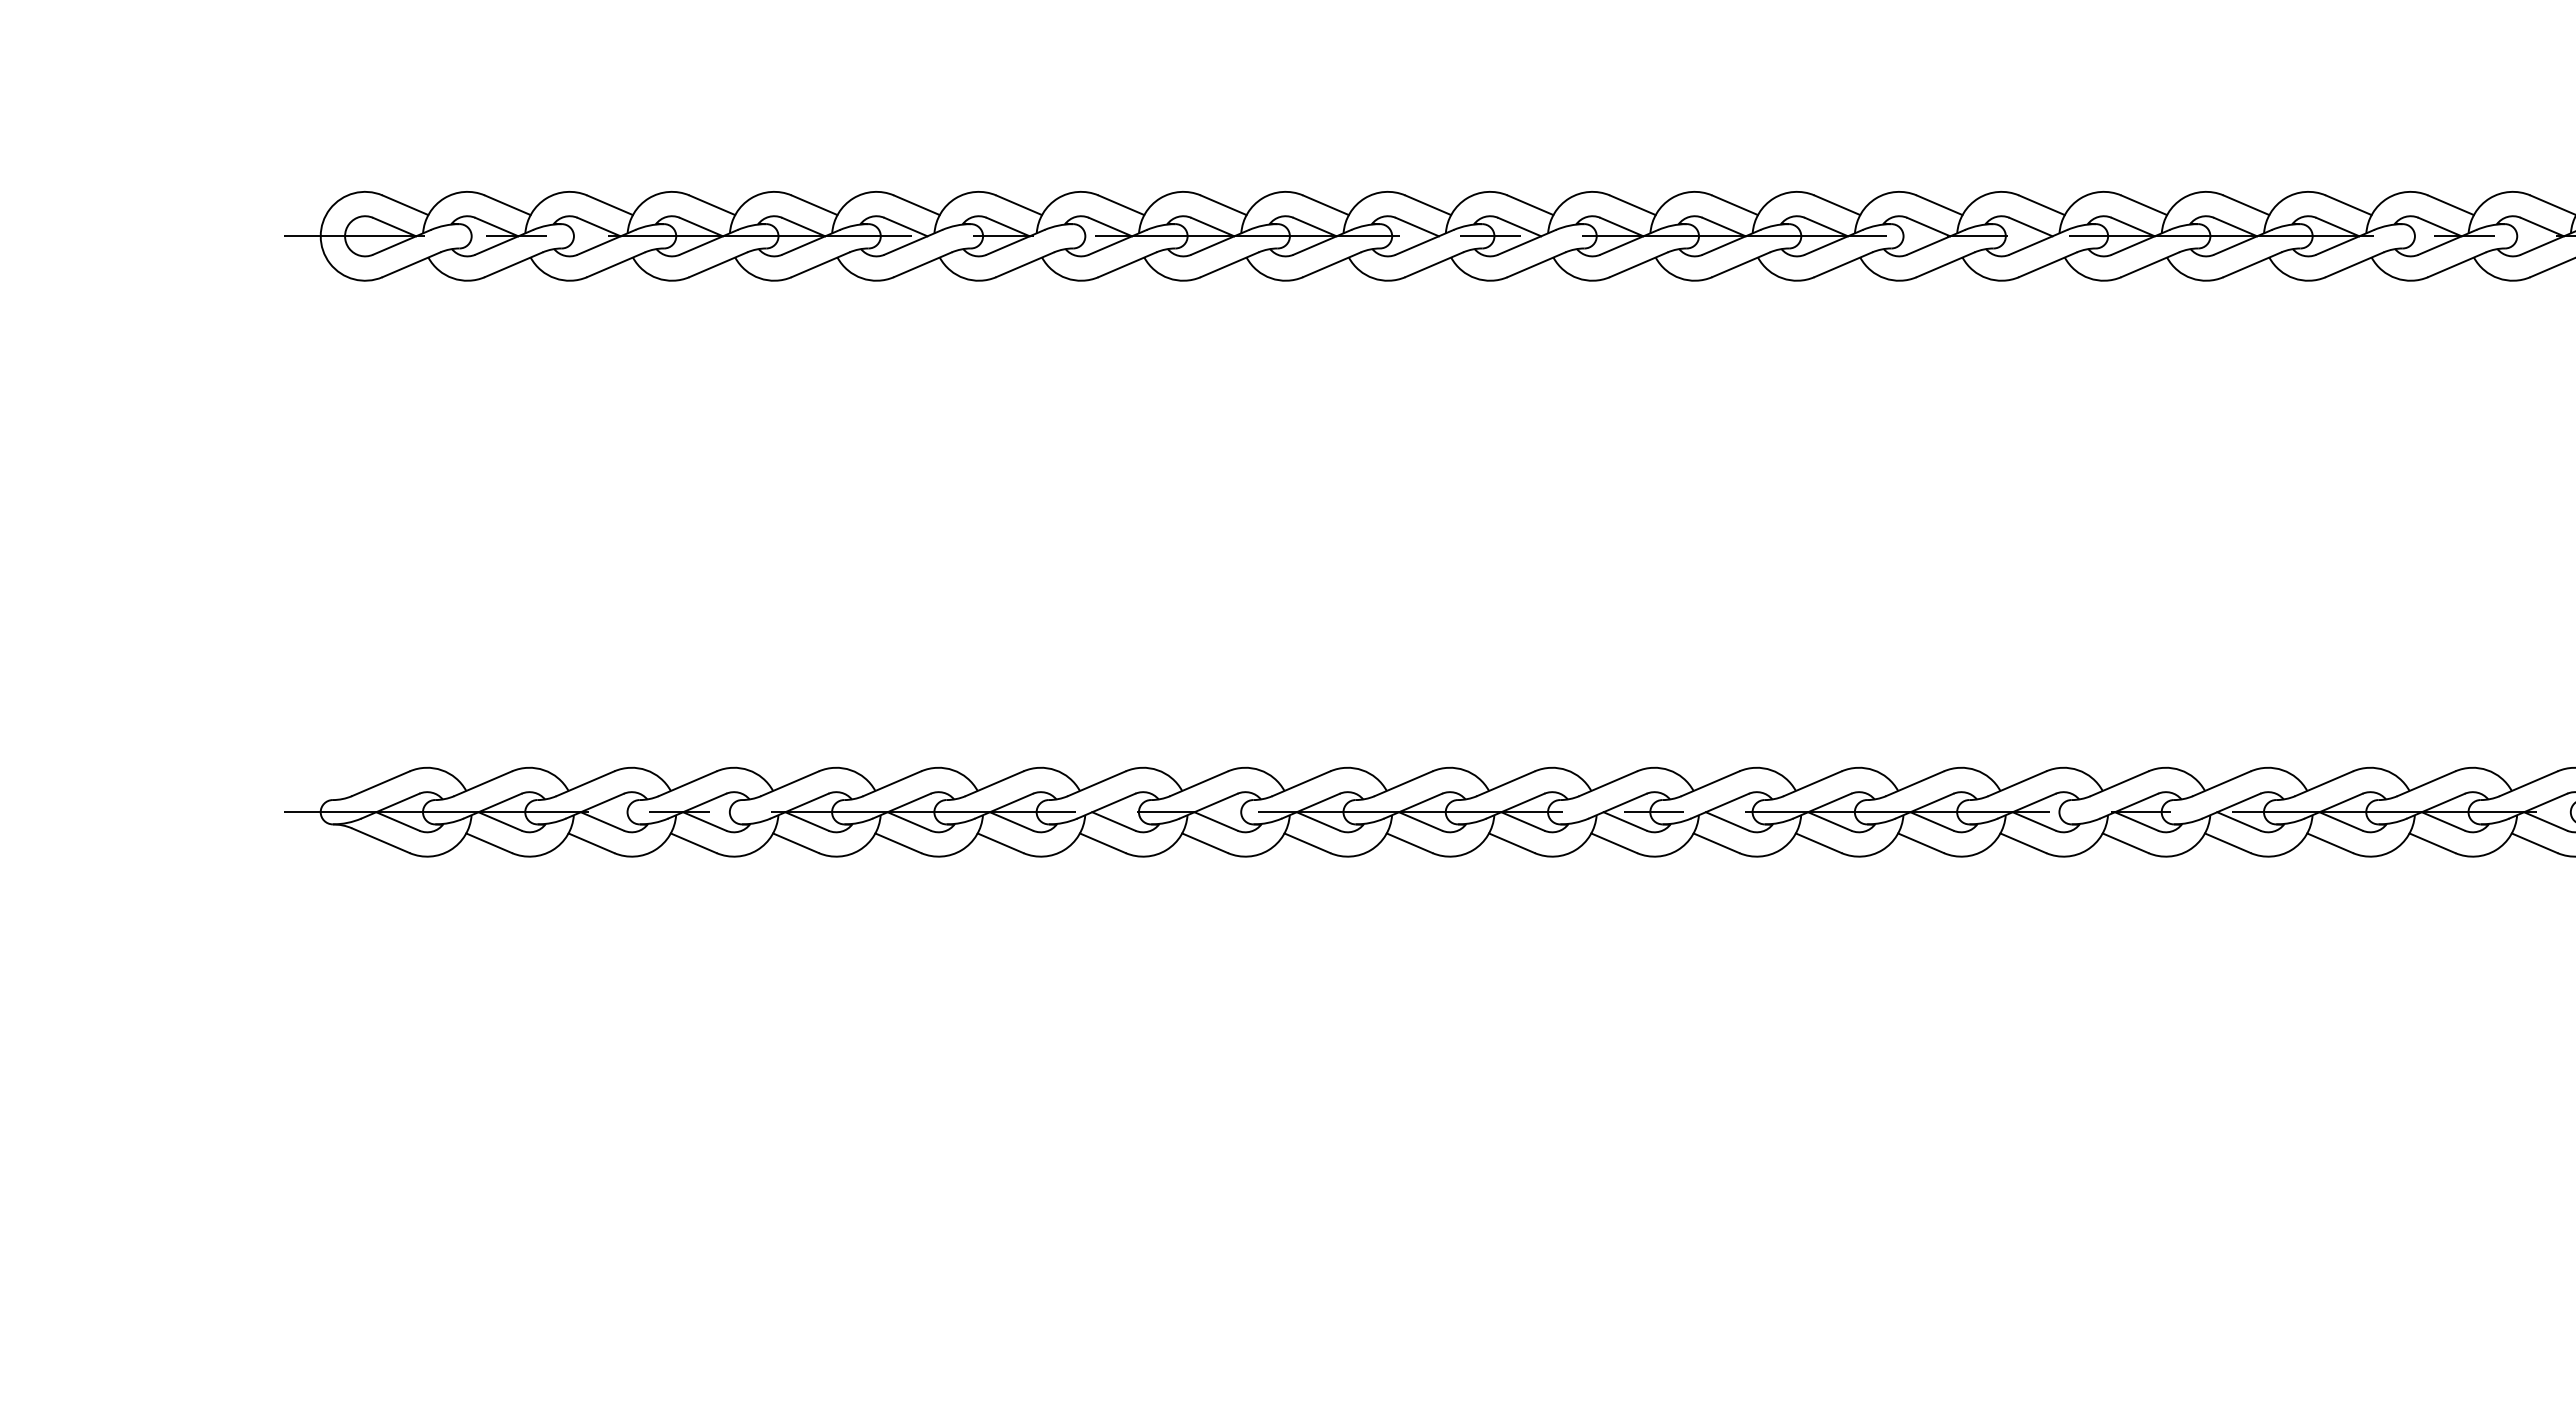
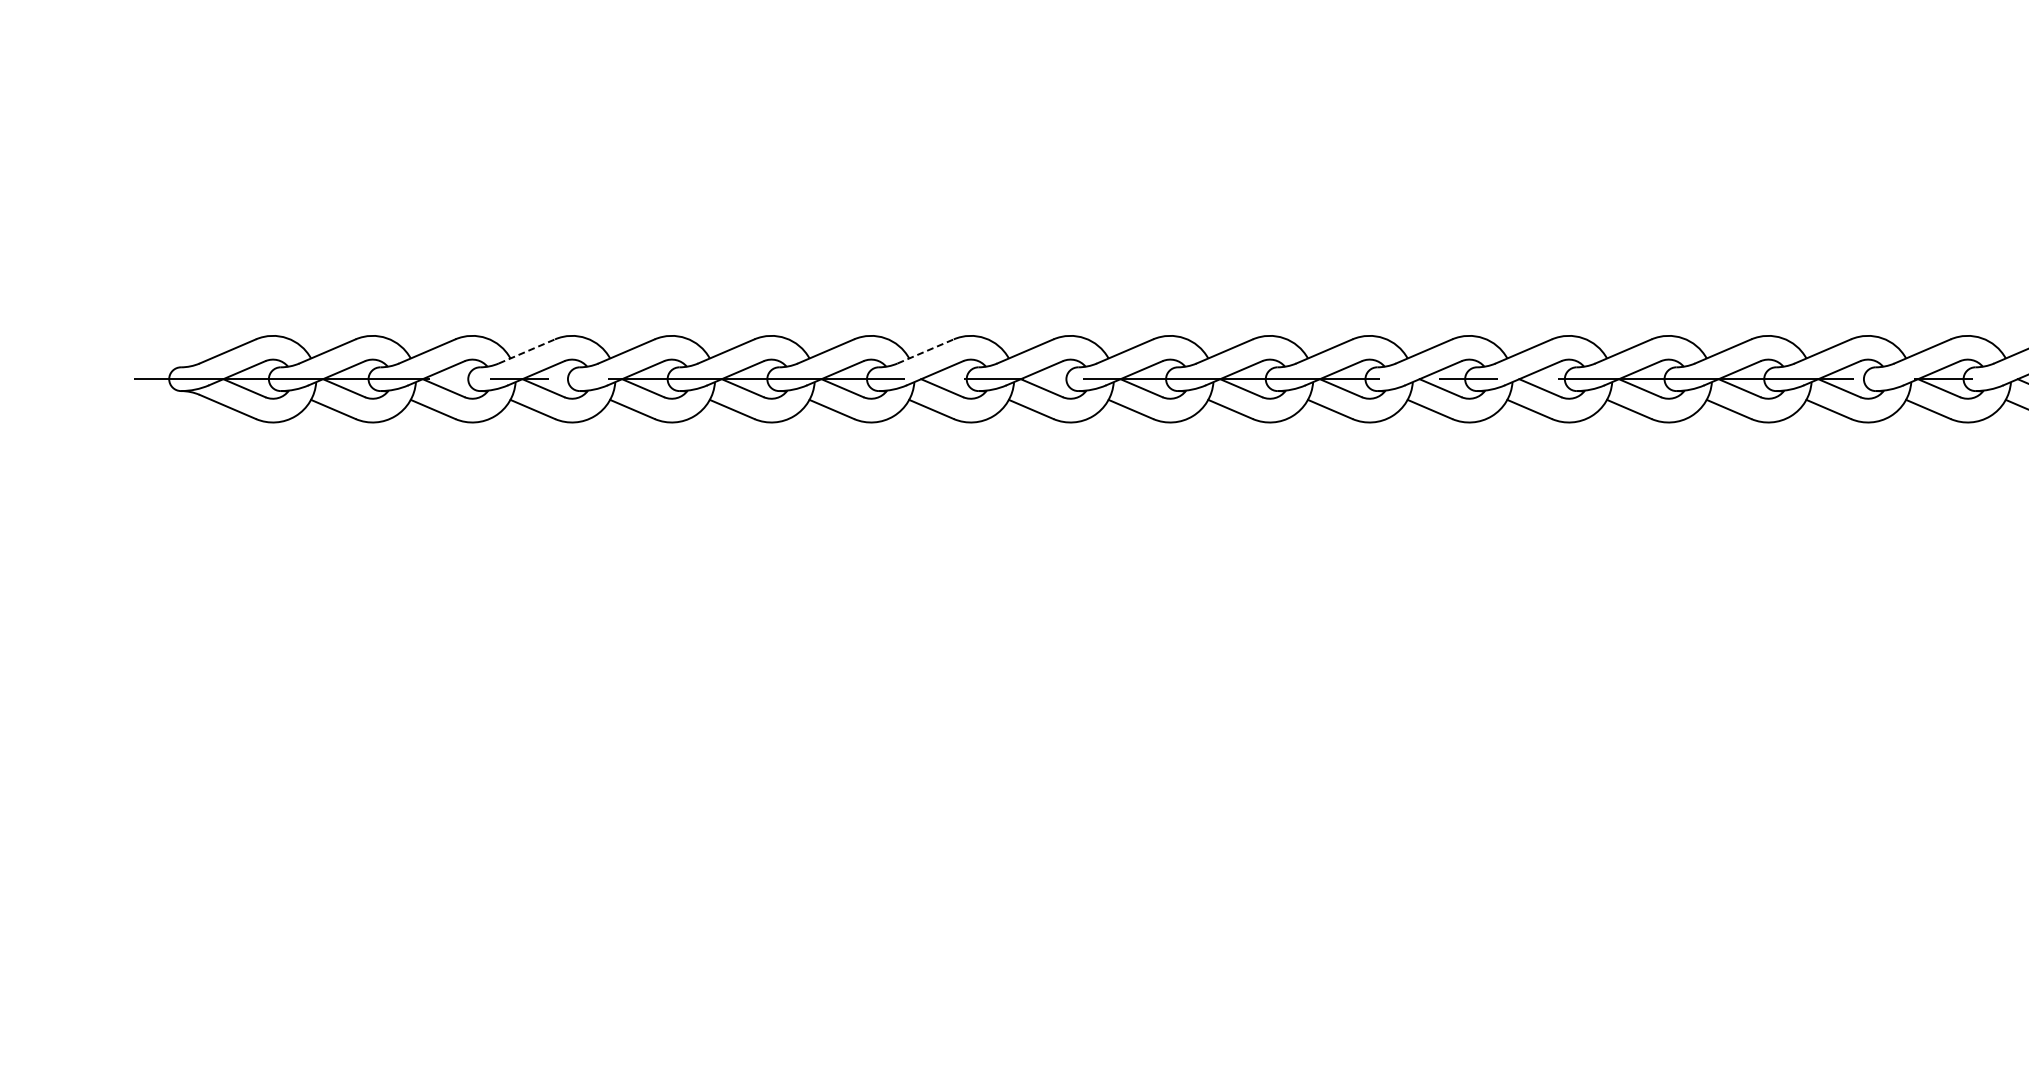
line: (688, 783) -> (527, 351), solid -> dashed
line: (1097, 783) -> (926, 351), solid -> dashed

